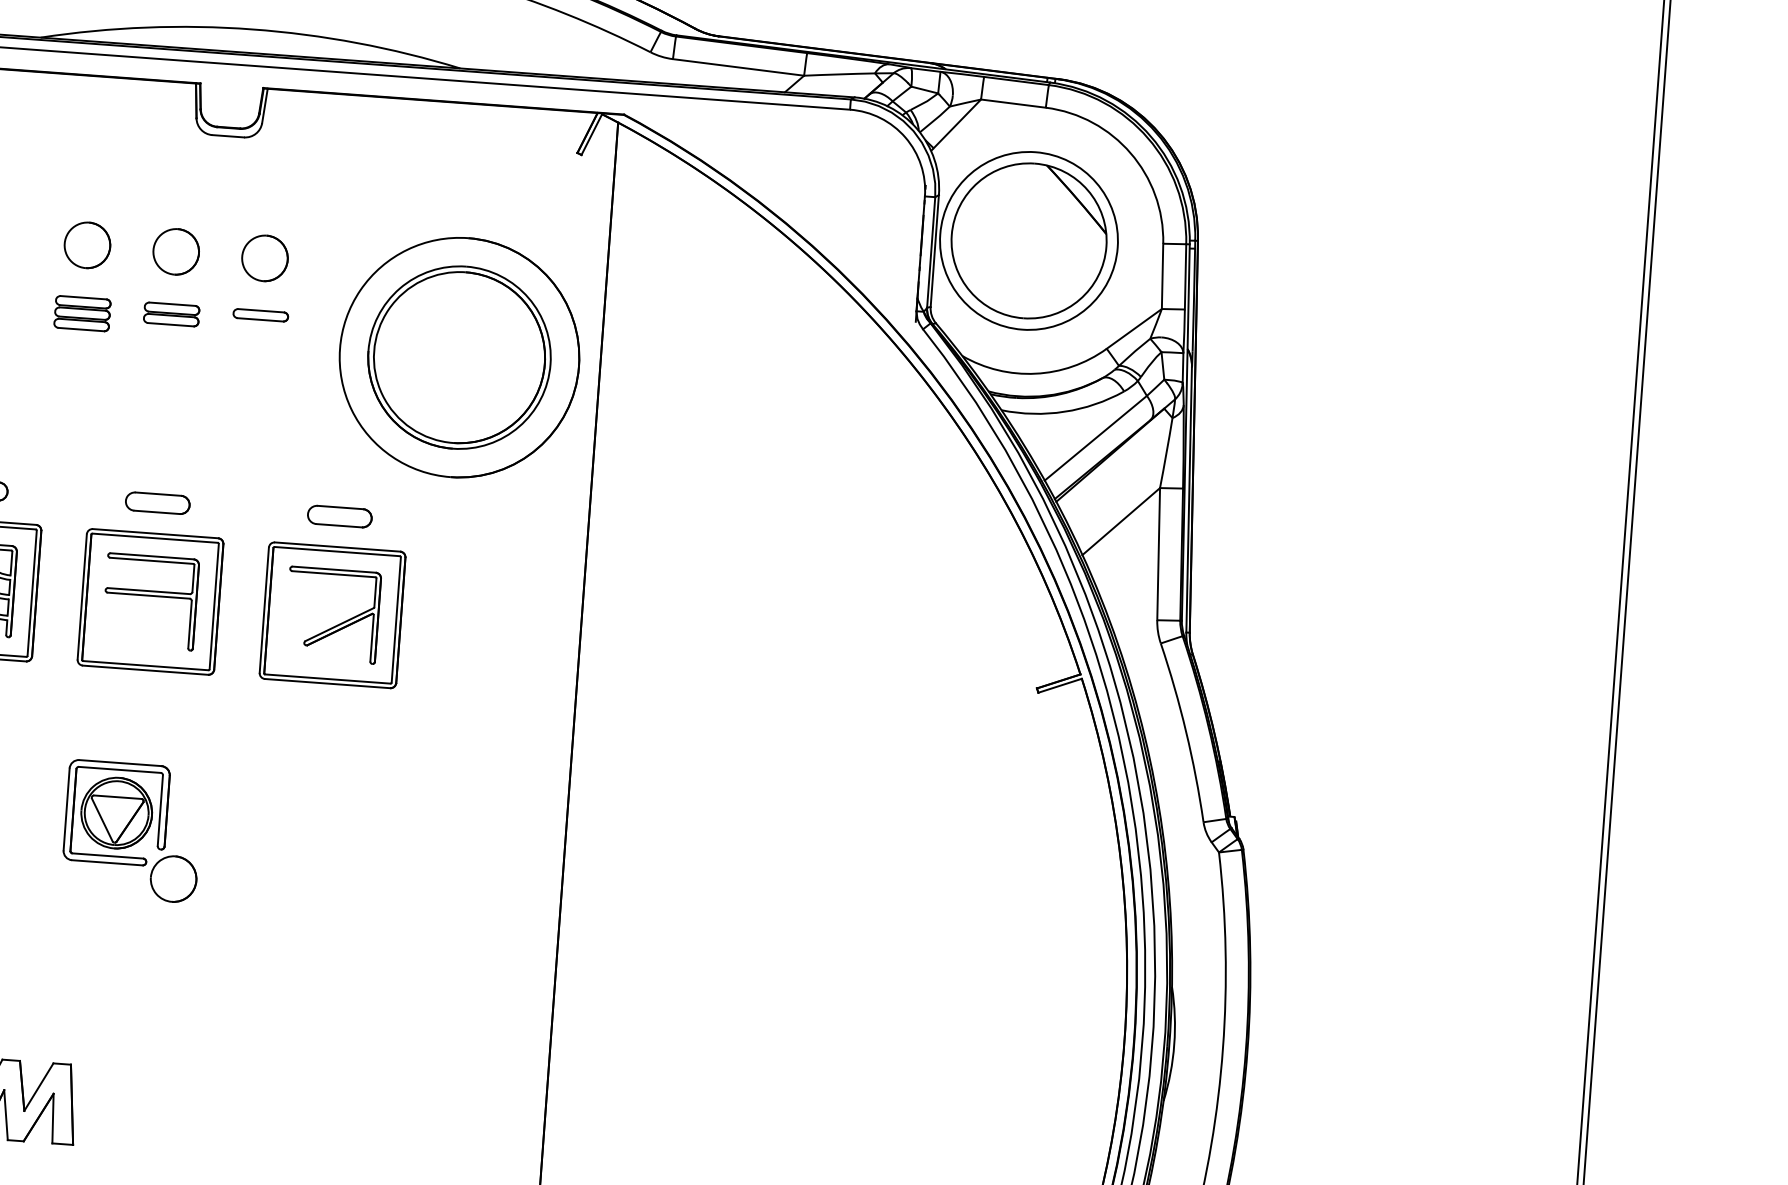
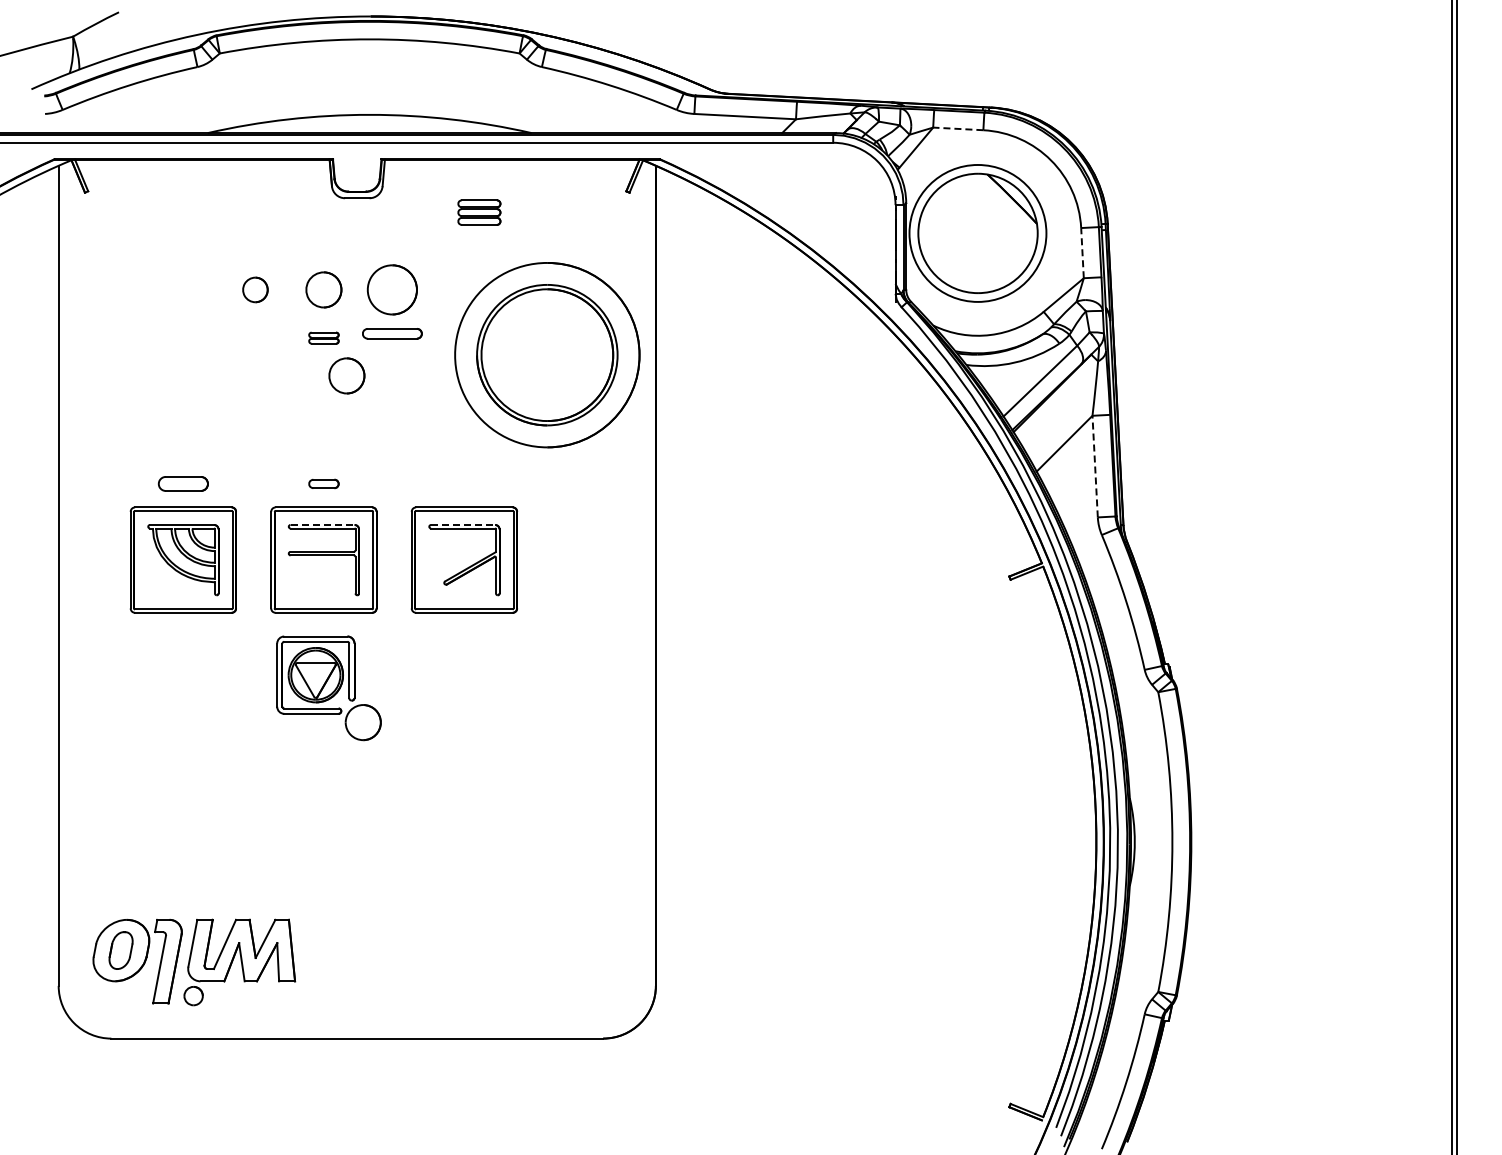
line: (1012, 103) -> (957, 128), solid -> dashed
part: (87, 244) -> (255, 289), size x0.7
part: (265, 257) -> (392, 289), size x1.4
line: (1162, 275) -> (1082, 252), solid -> dashed
part: (82, 313) -> (479, 212), moved
part: (171, 313) -> (323, 337), size x0.7
part: (260, 314) -> (392, 333), size x1.4
part: (197, 364) -> (346, 375), added
part: (157, 502) -> (323, 483), size x0.6
part: (339, 516) -> (464, 483), removed
line: (1159, 554) -> (1095, 466), solid -> dashed
line: (153, 555) -> (323, 524), solid -> dashed
line: (334, 569) -> (463, 524), solid -> dashed
part: (131, 831) -> (328, 688), moved

